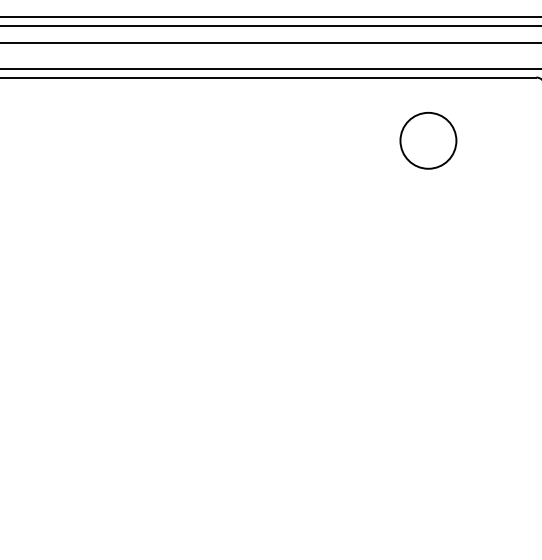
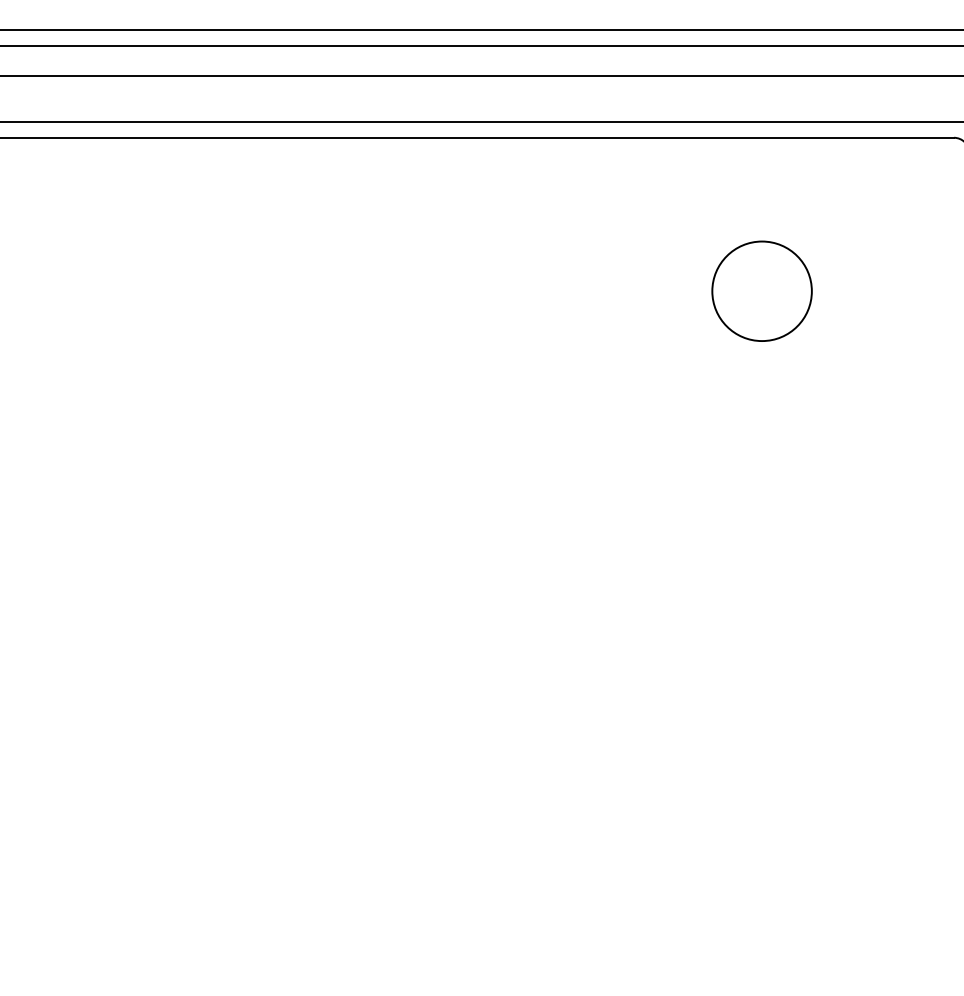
circle: (428, 140) -> (762, 290), moved

